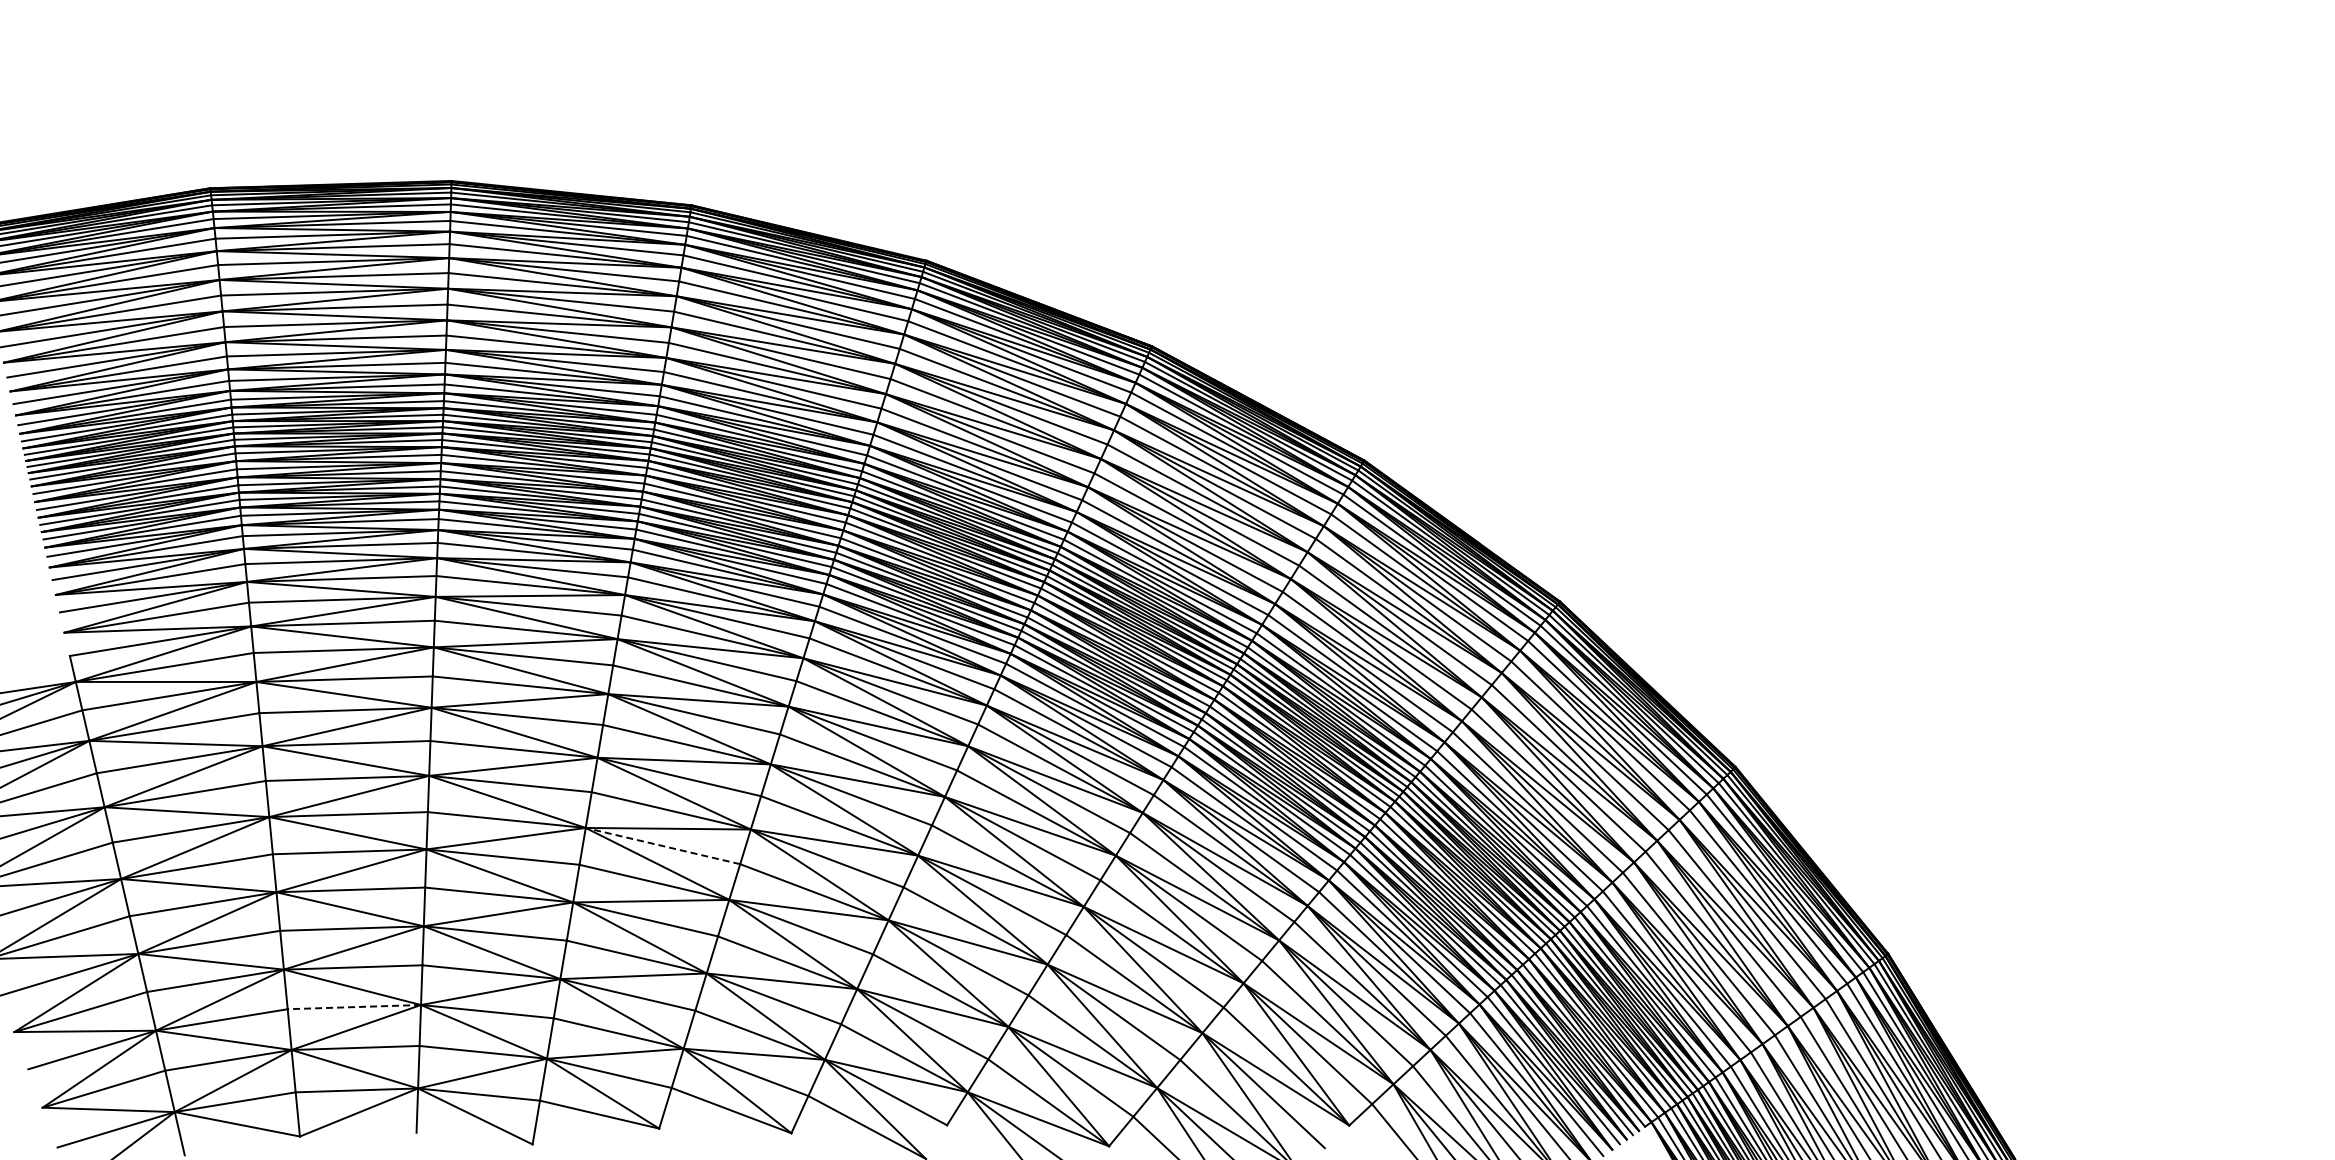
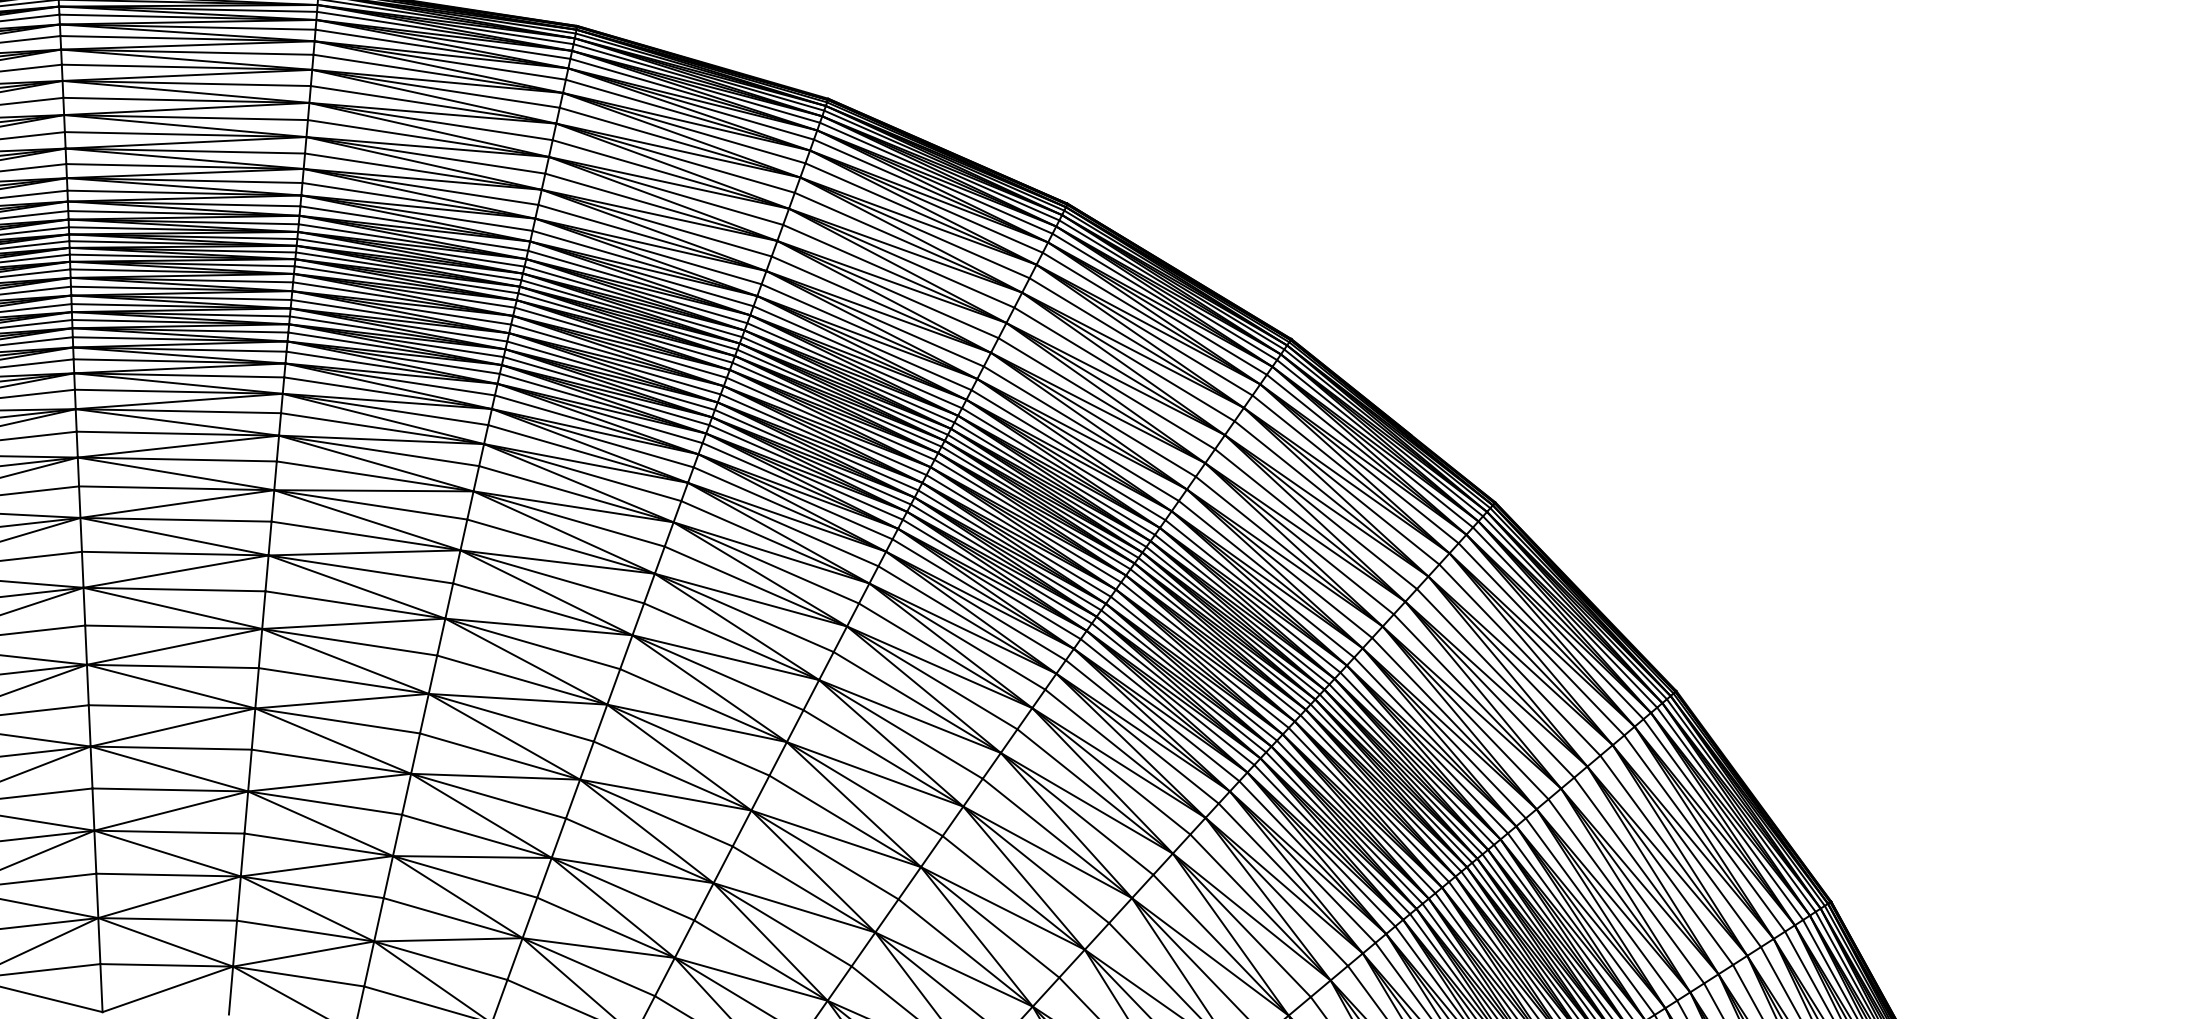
line: (662, 845) -> (510, 717), dashed -> solid
line: (354, 1007) -> (168, 875), dashed -> solid

